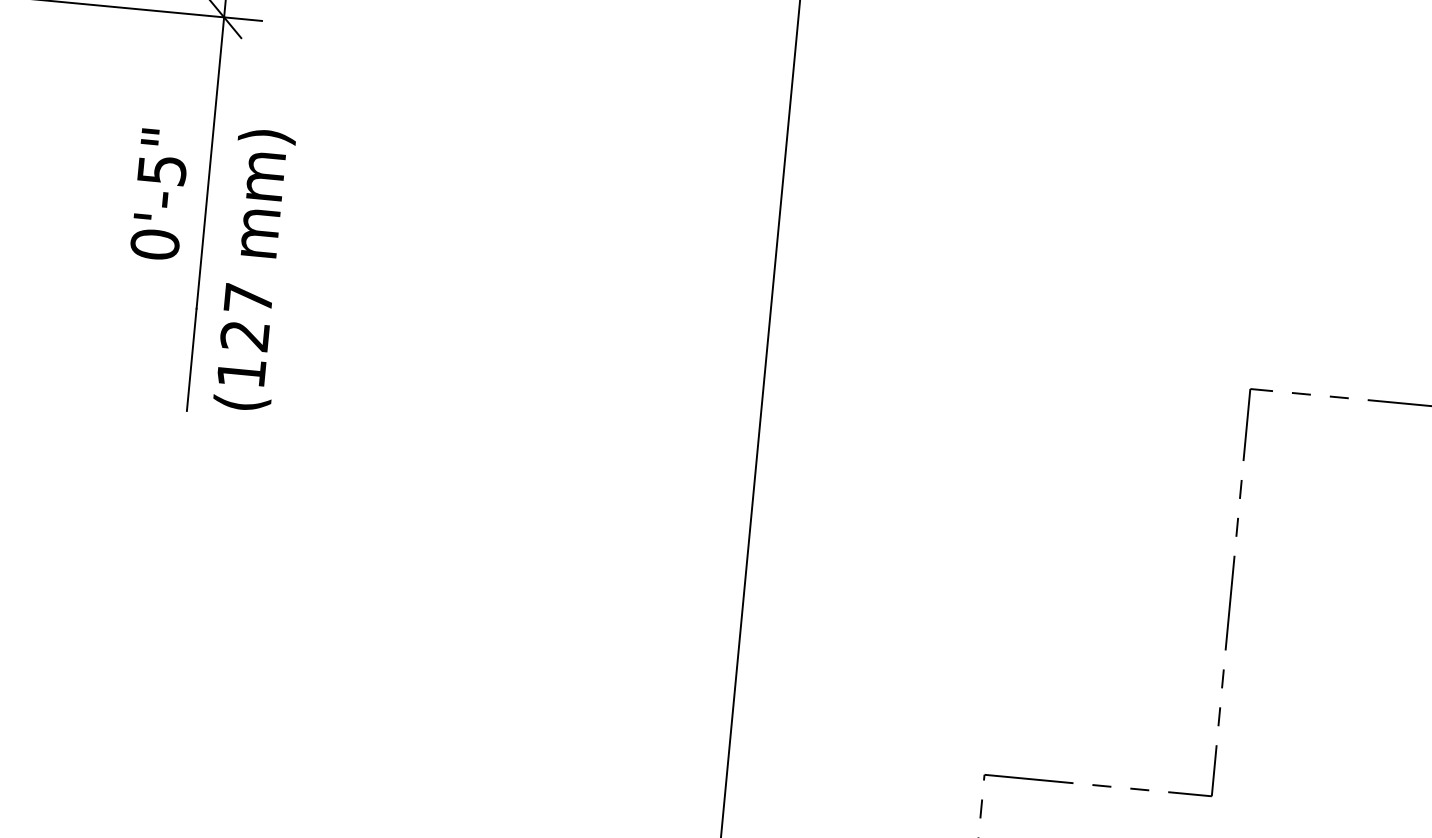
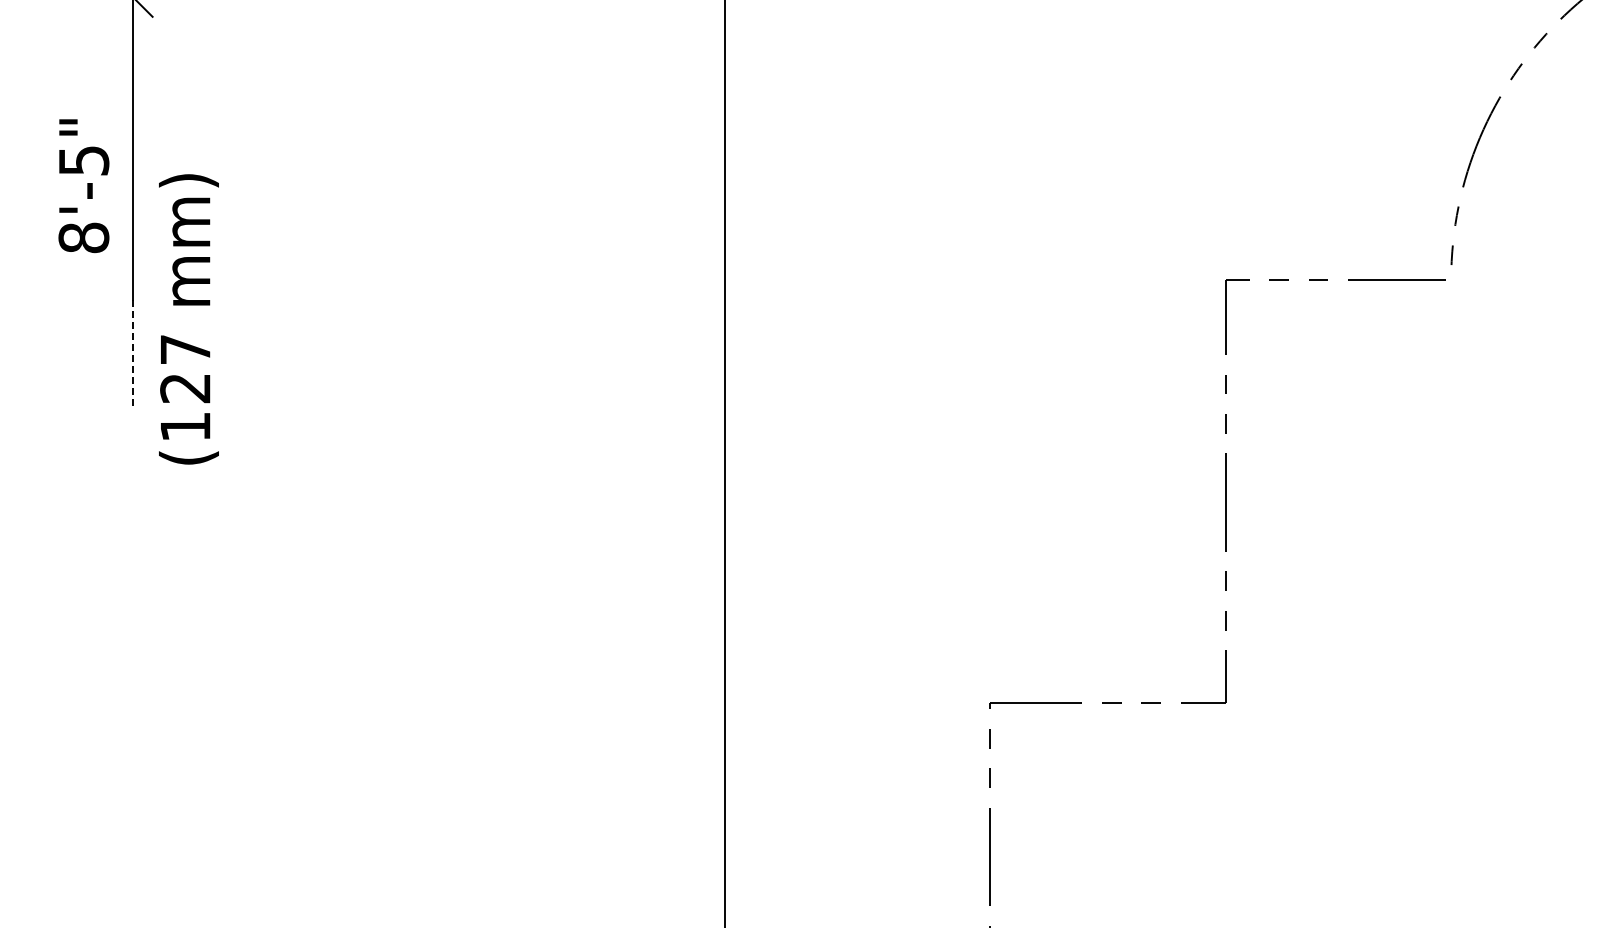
text: (154, 244) -> (83, 237), 0'-5" -> 8'-5"
text: (254, 270) -> (188, 319), moved
line: (191, 360) -> (132, 353), solid -> dashed

